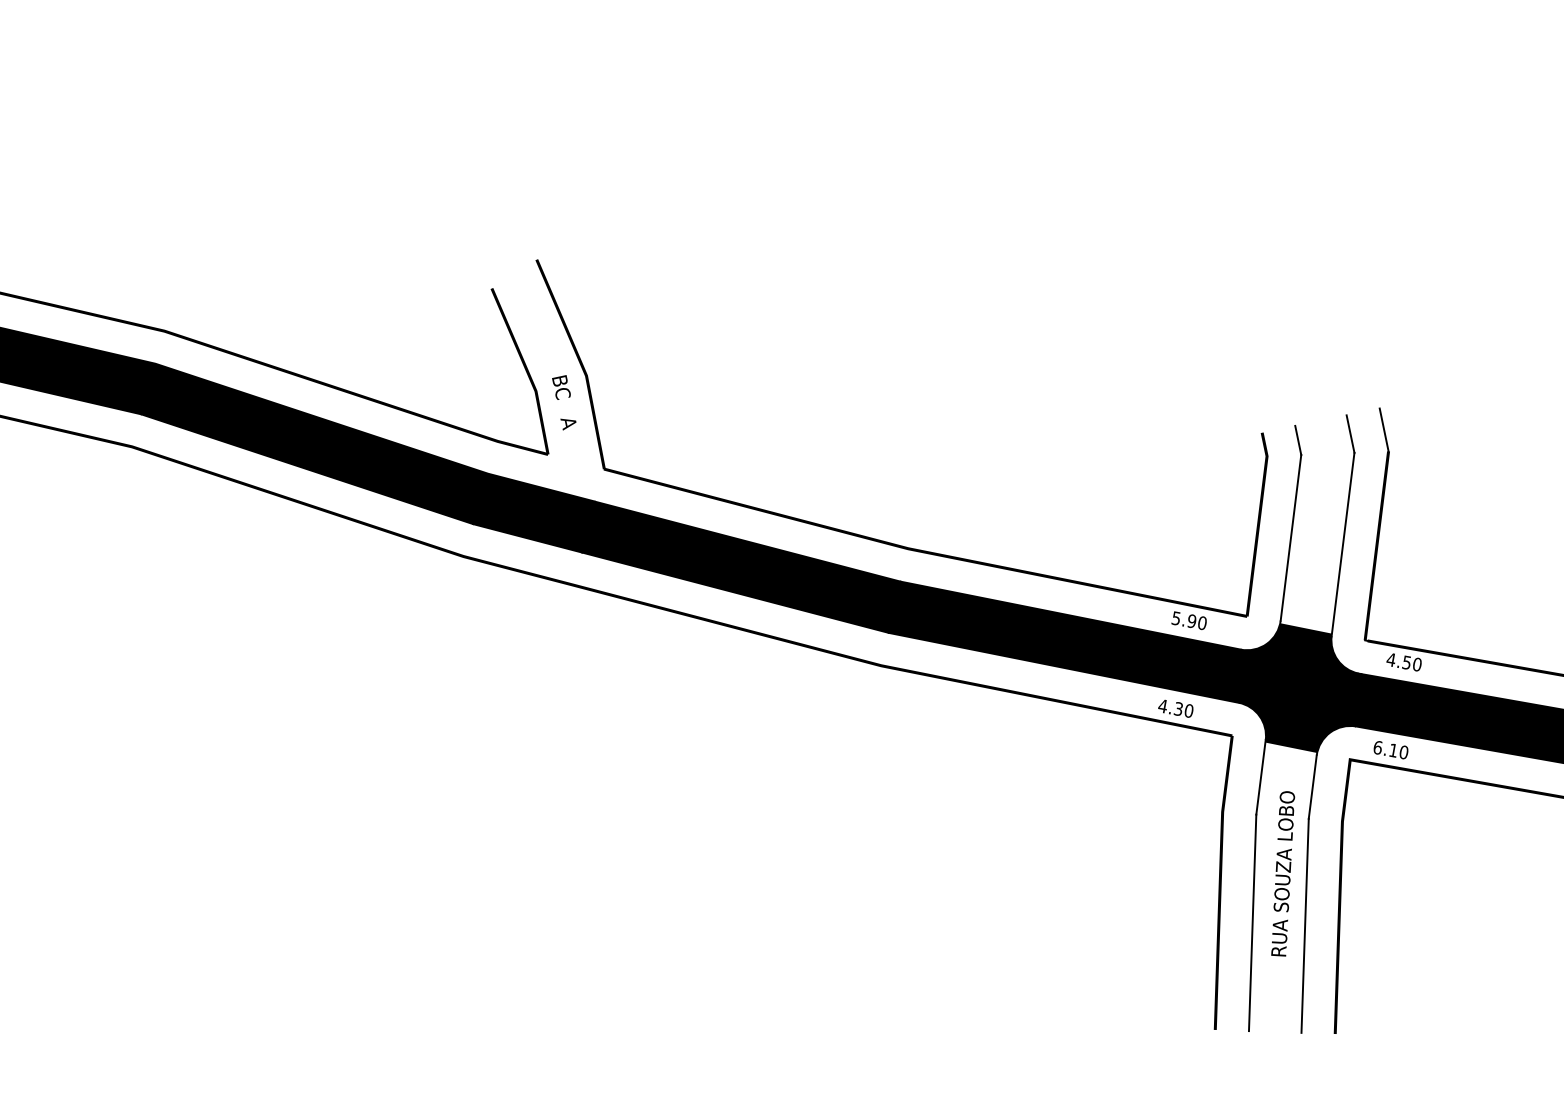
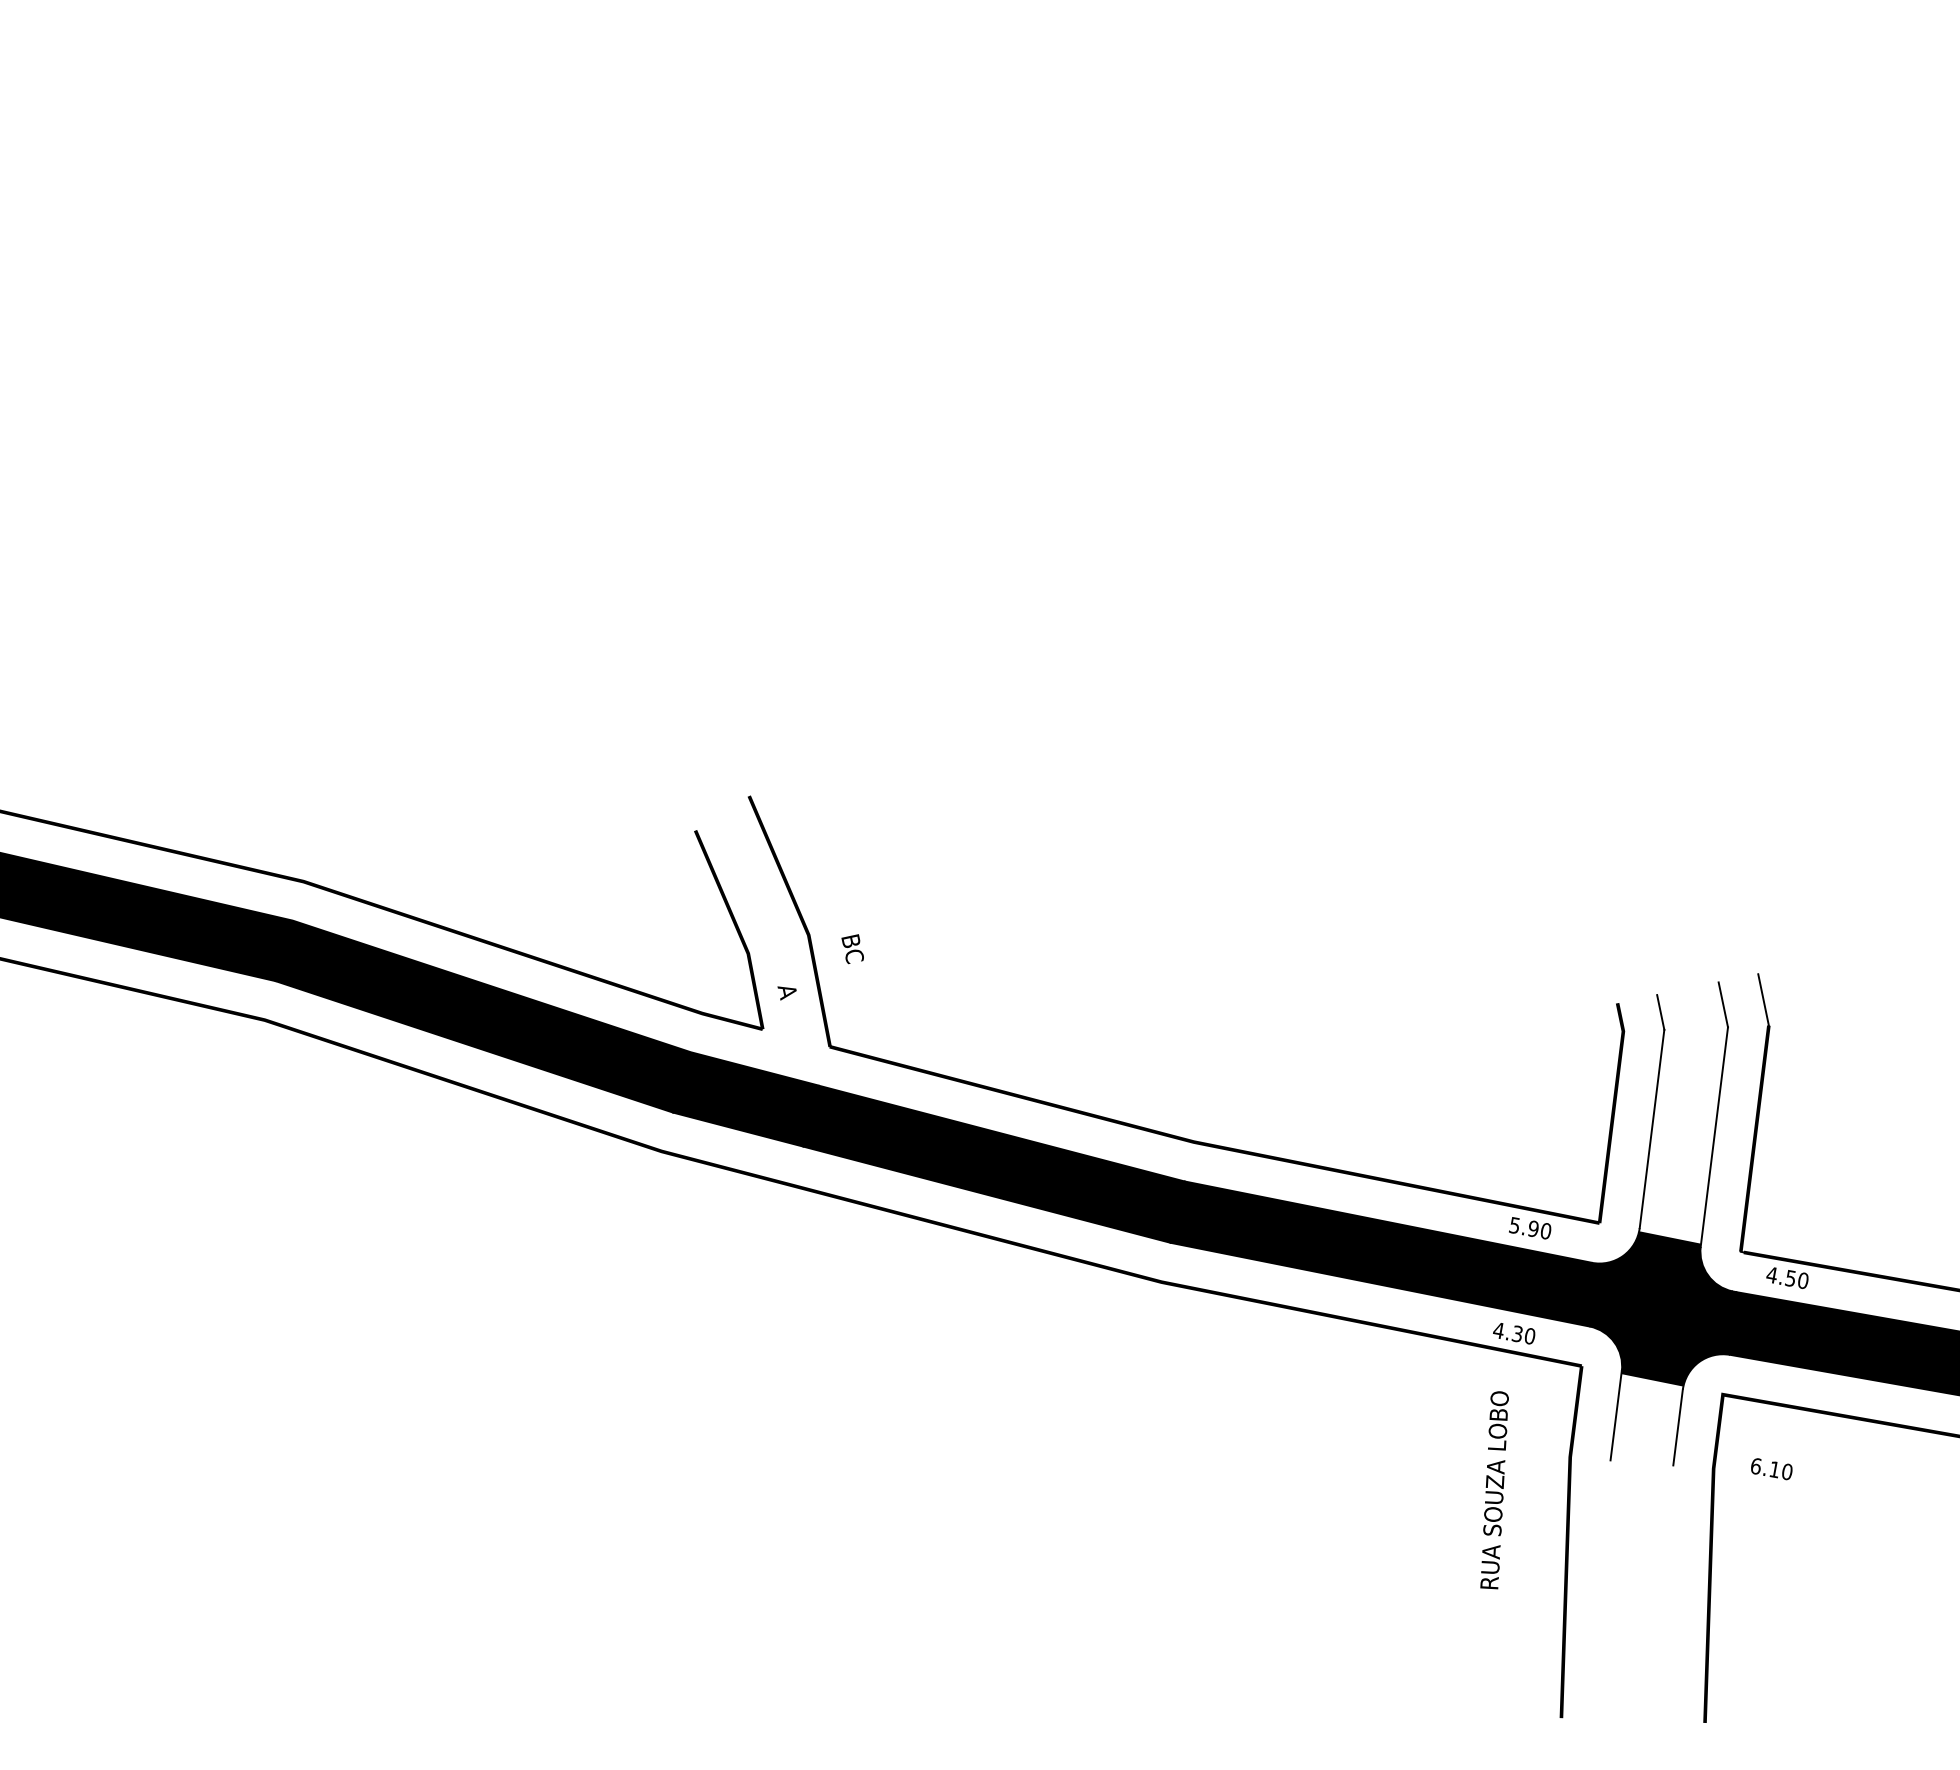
text: (561, 387) -> (852, 949), moved
text: (1390, 750) -> (1771, 1469), moved
text: (1283, 874) -> (1494, 1490), moved
line: (1252, 922) -> (1605, 1589), removed
line: (1304, 925) -> (1668, 1593), removed

